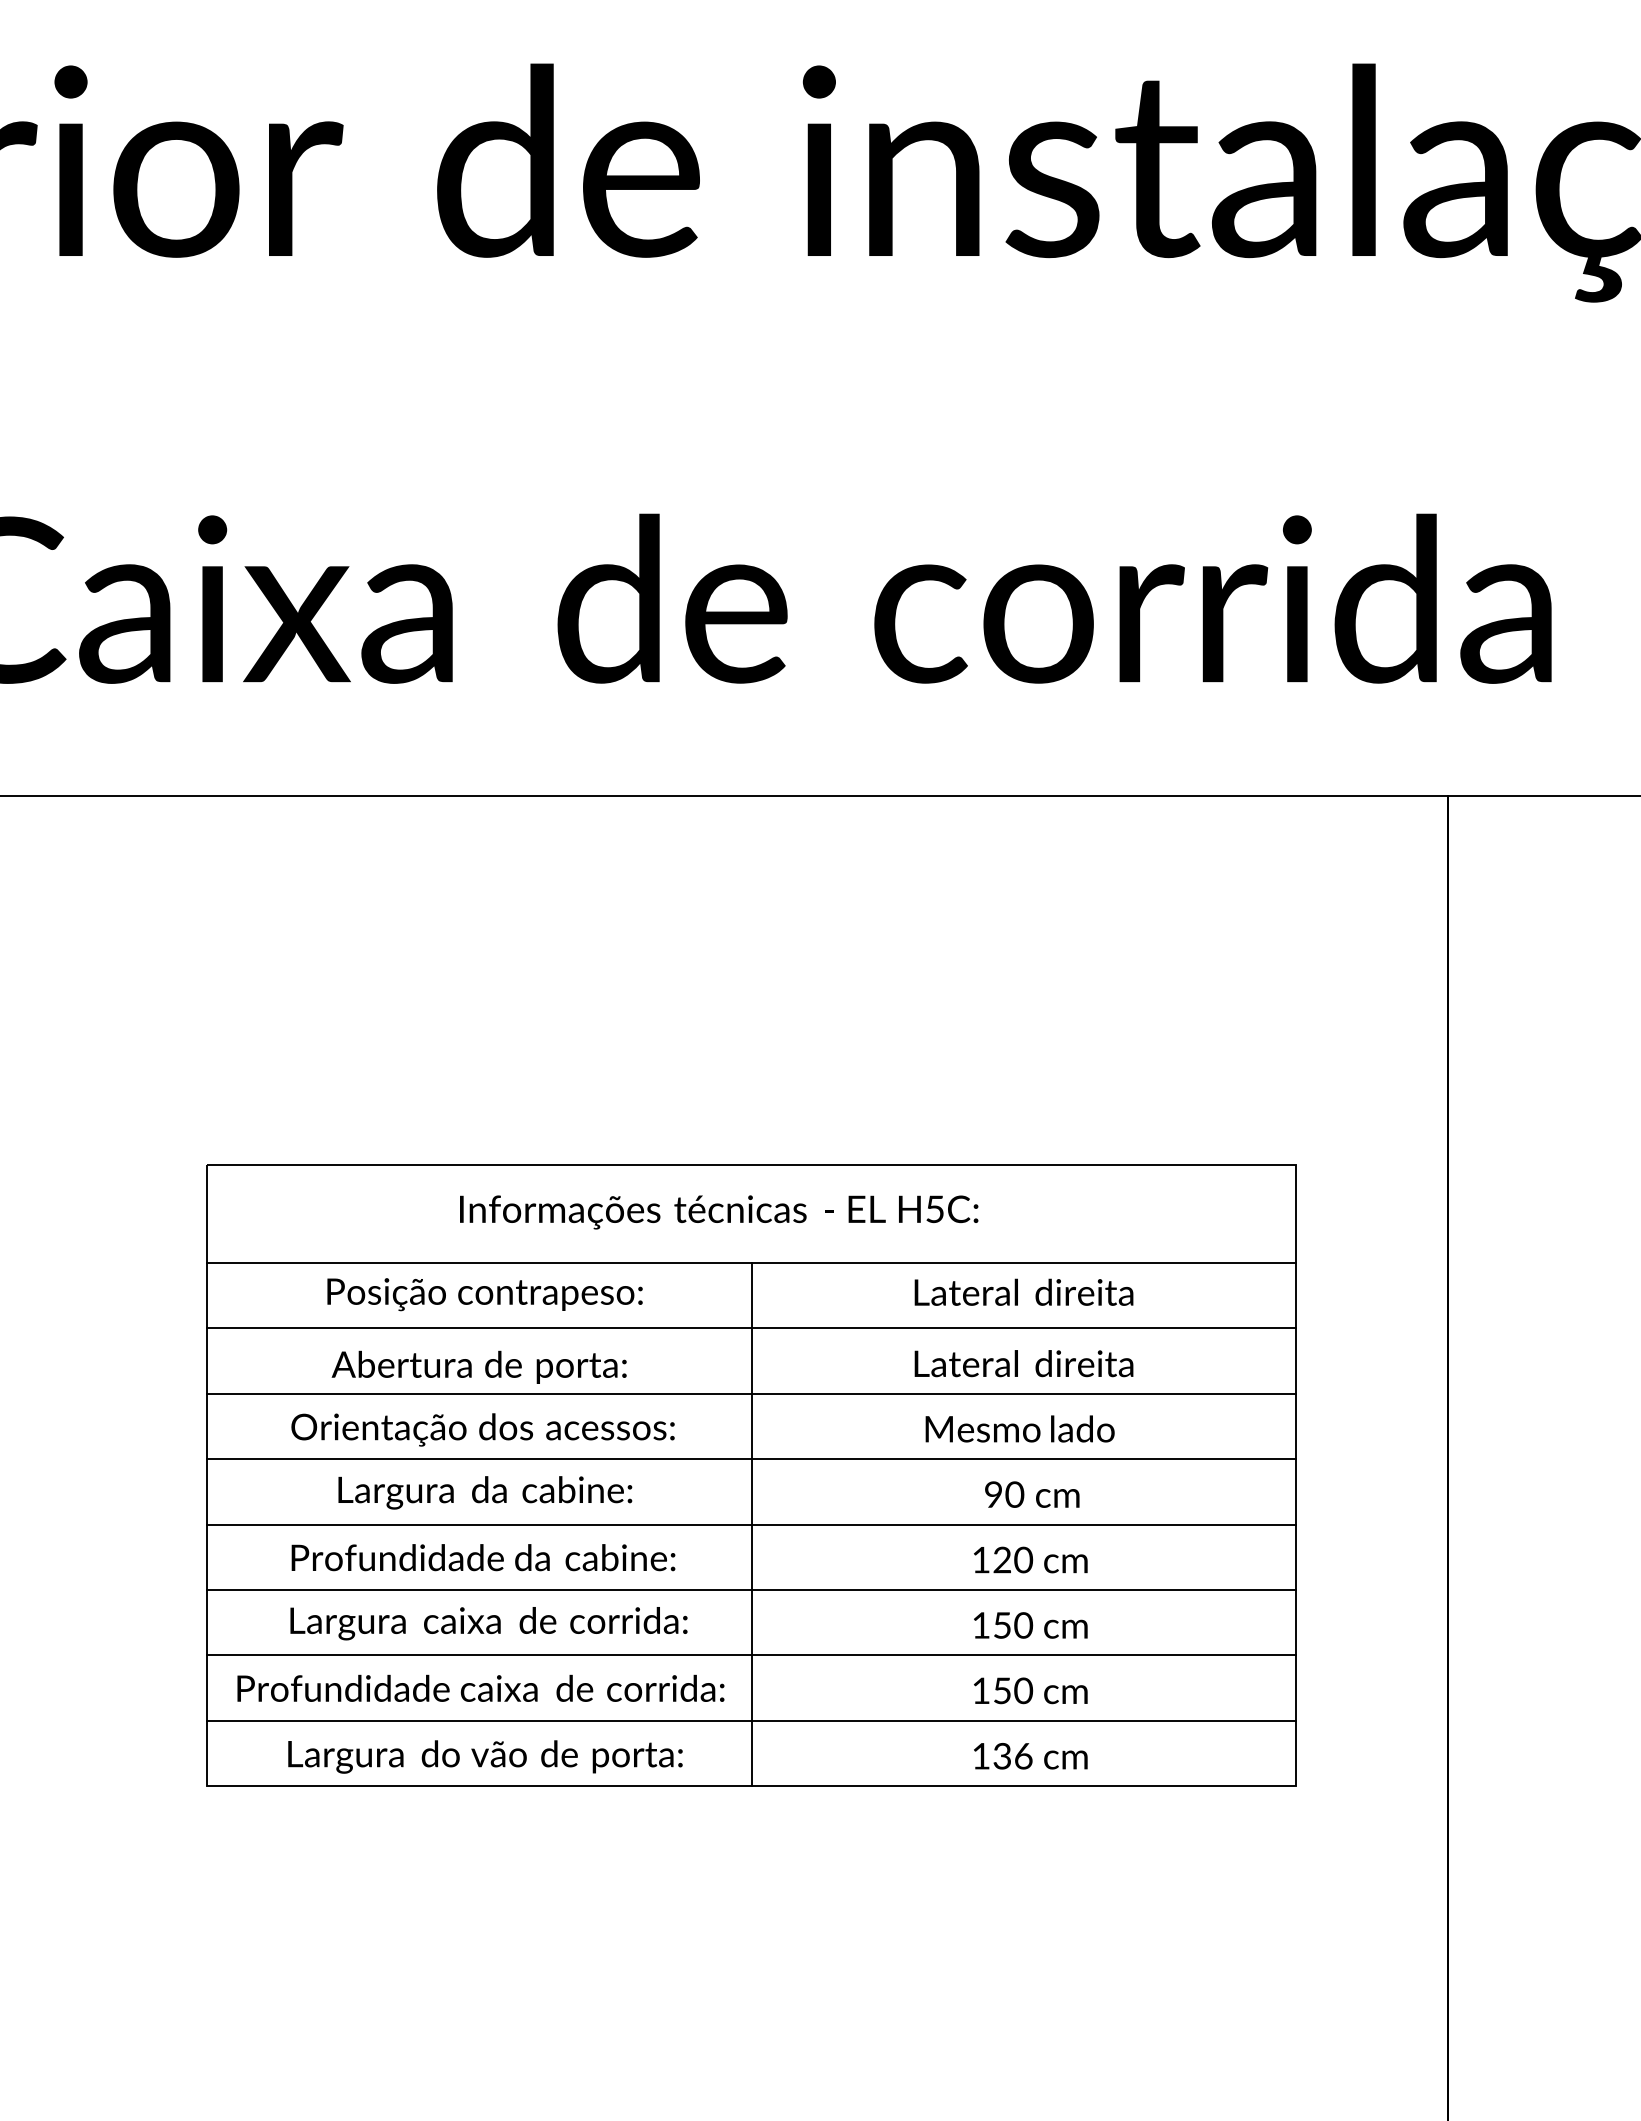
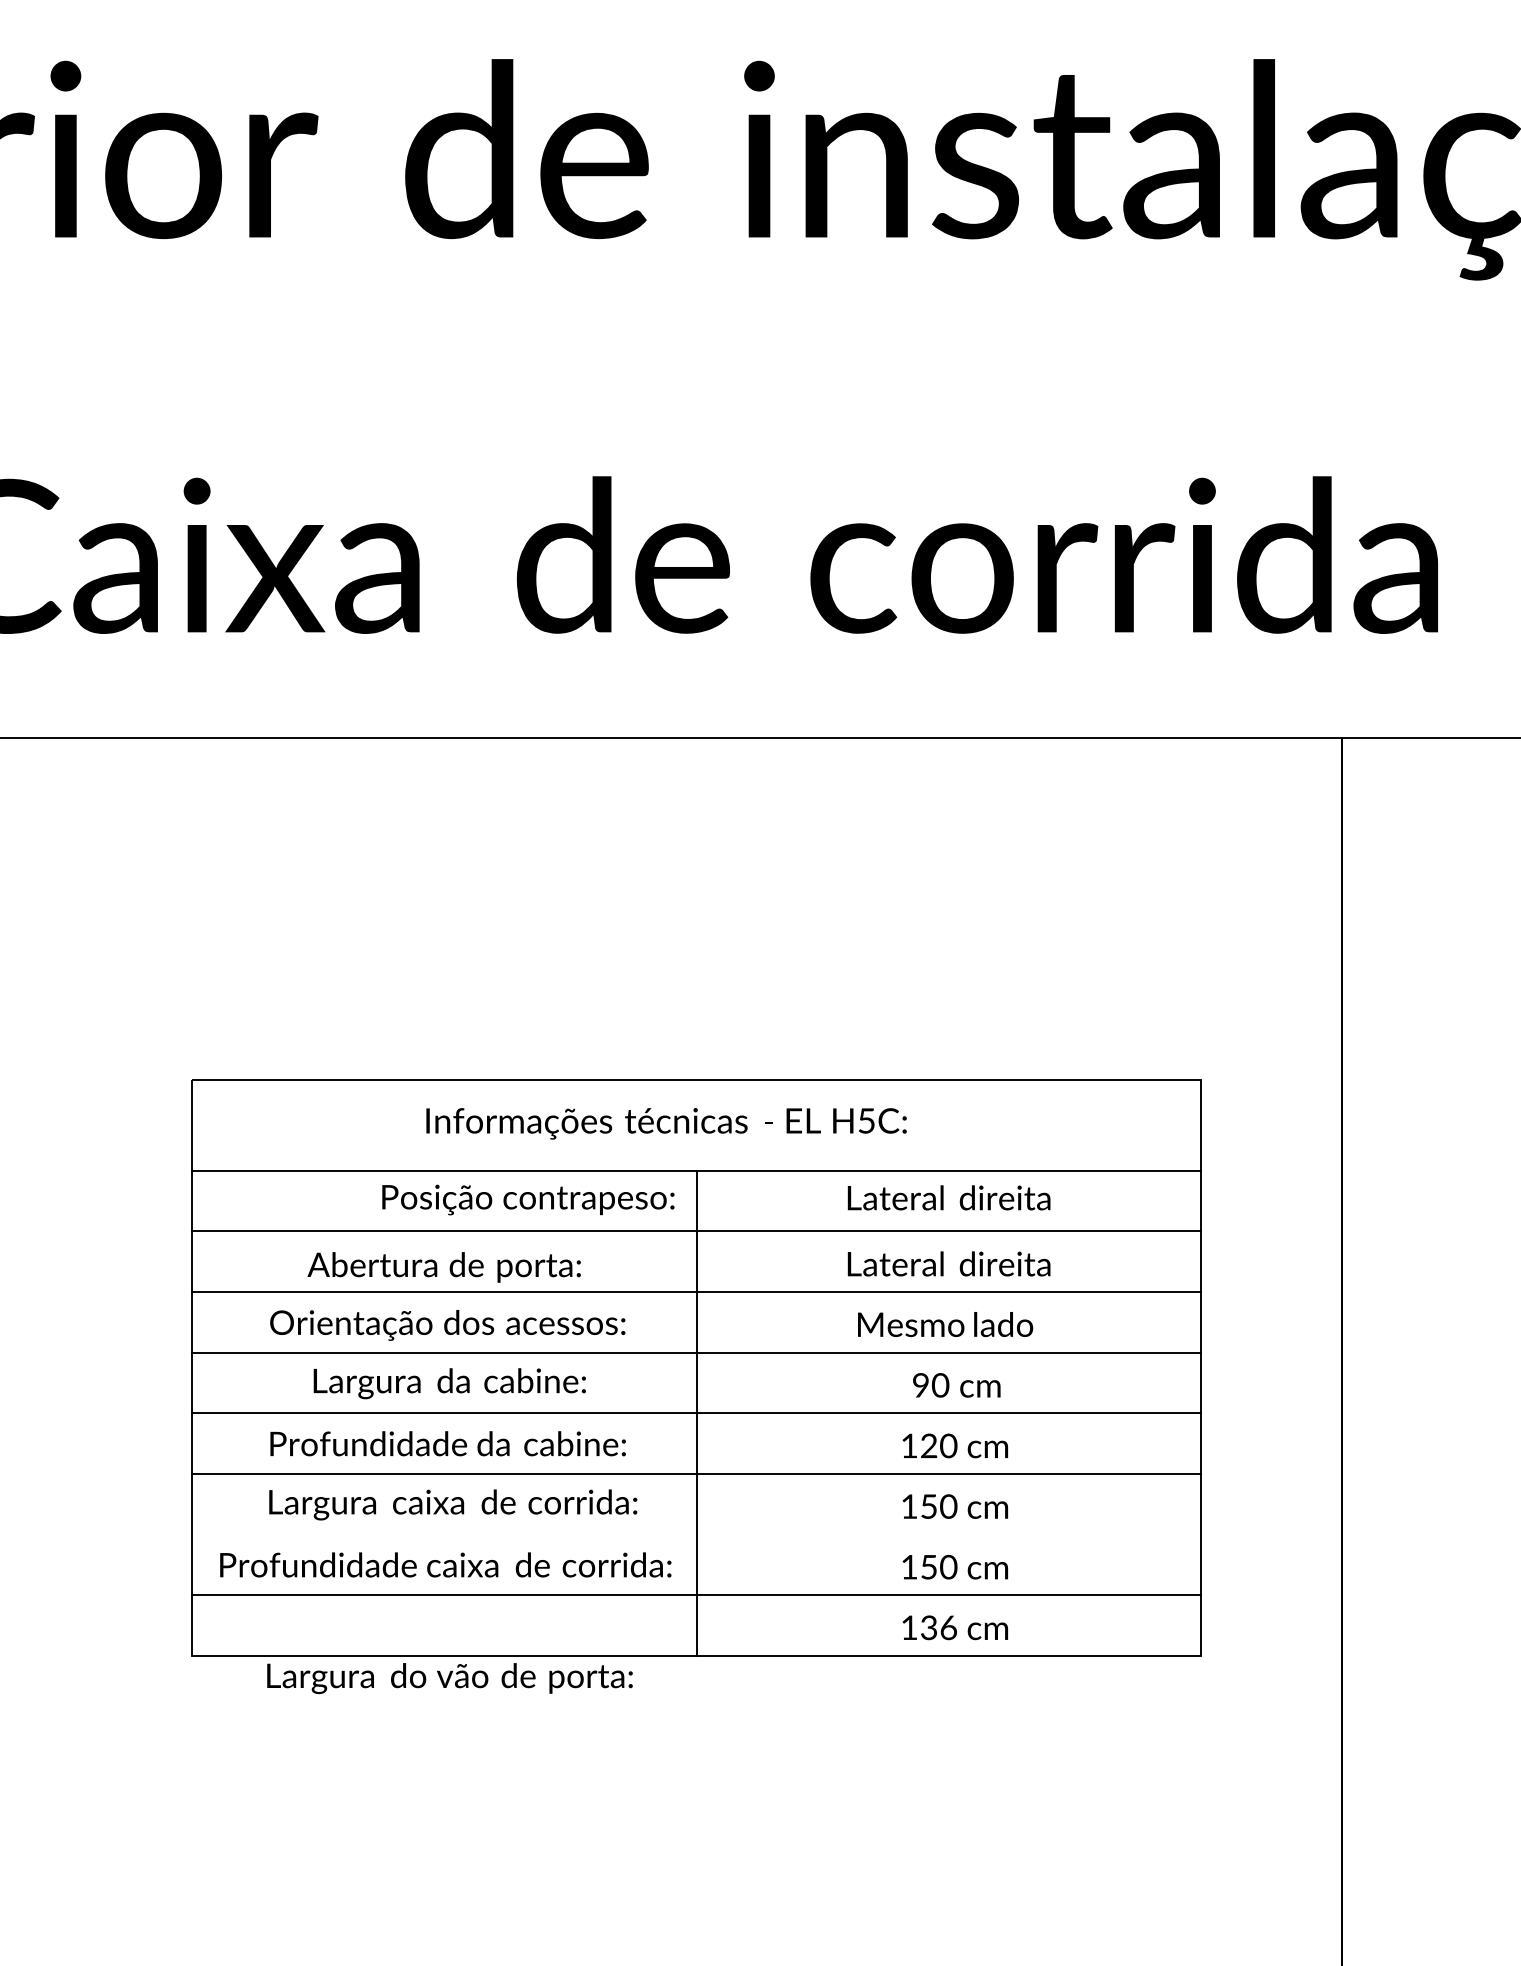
text: (484, 1294) -> (527, 1199), moved
line: (751, 1655) -> (696, 1534), removed
text: (485, 1756) -> (450, 1678), moved

